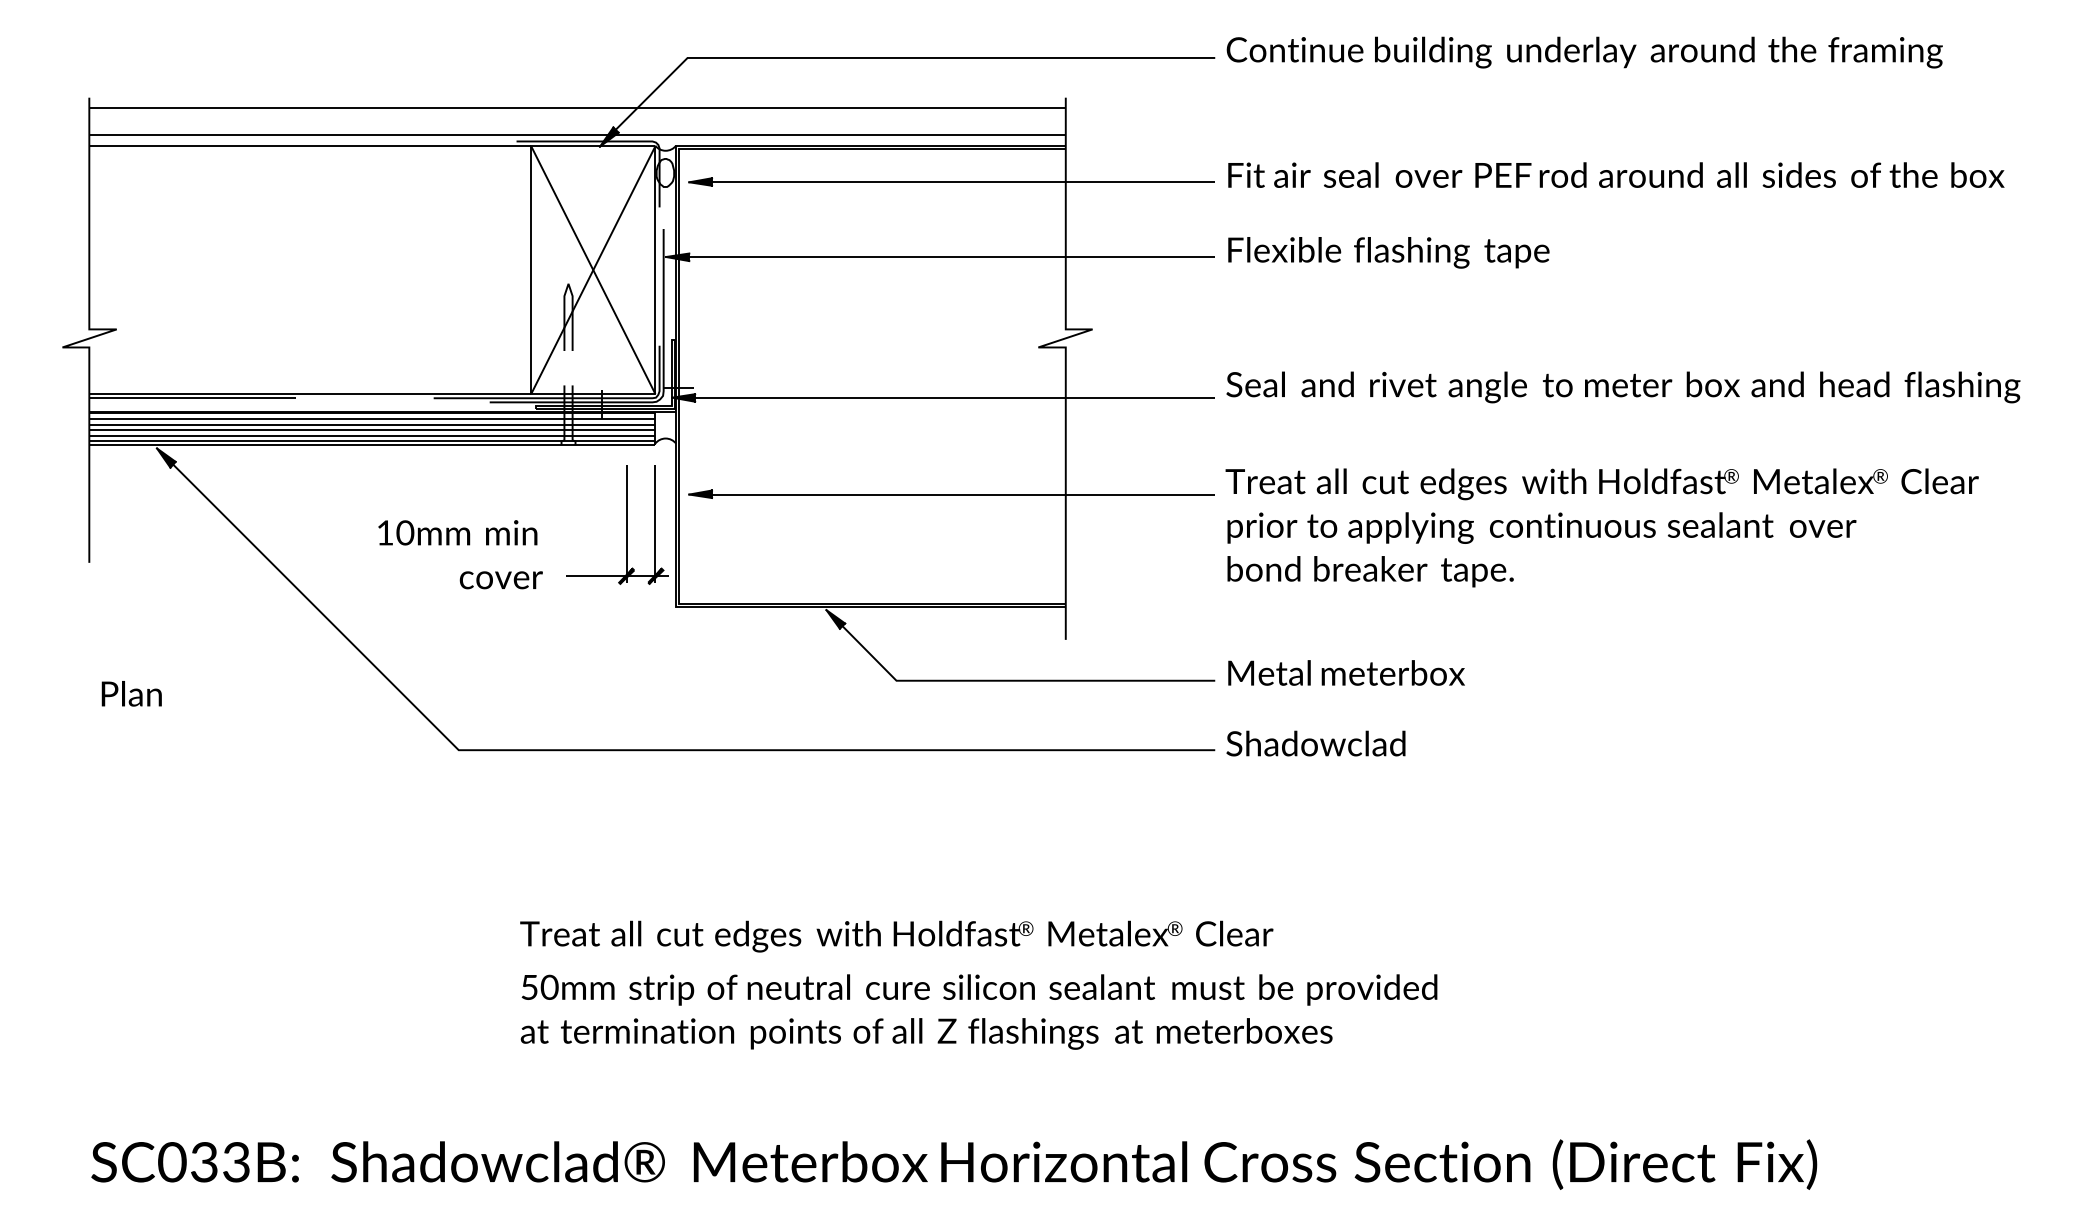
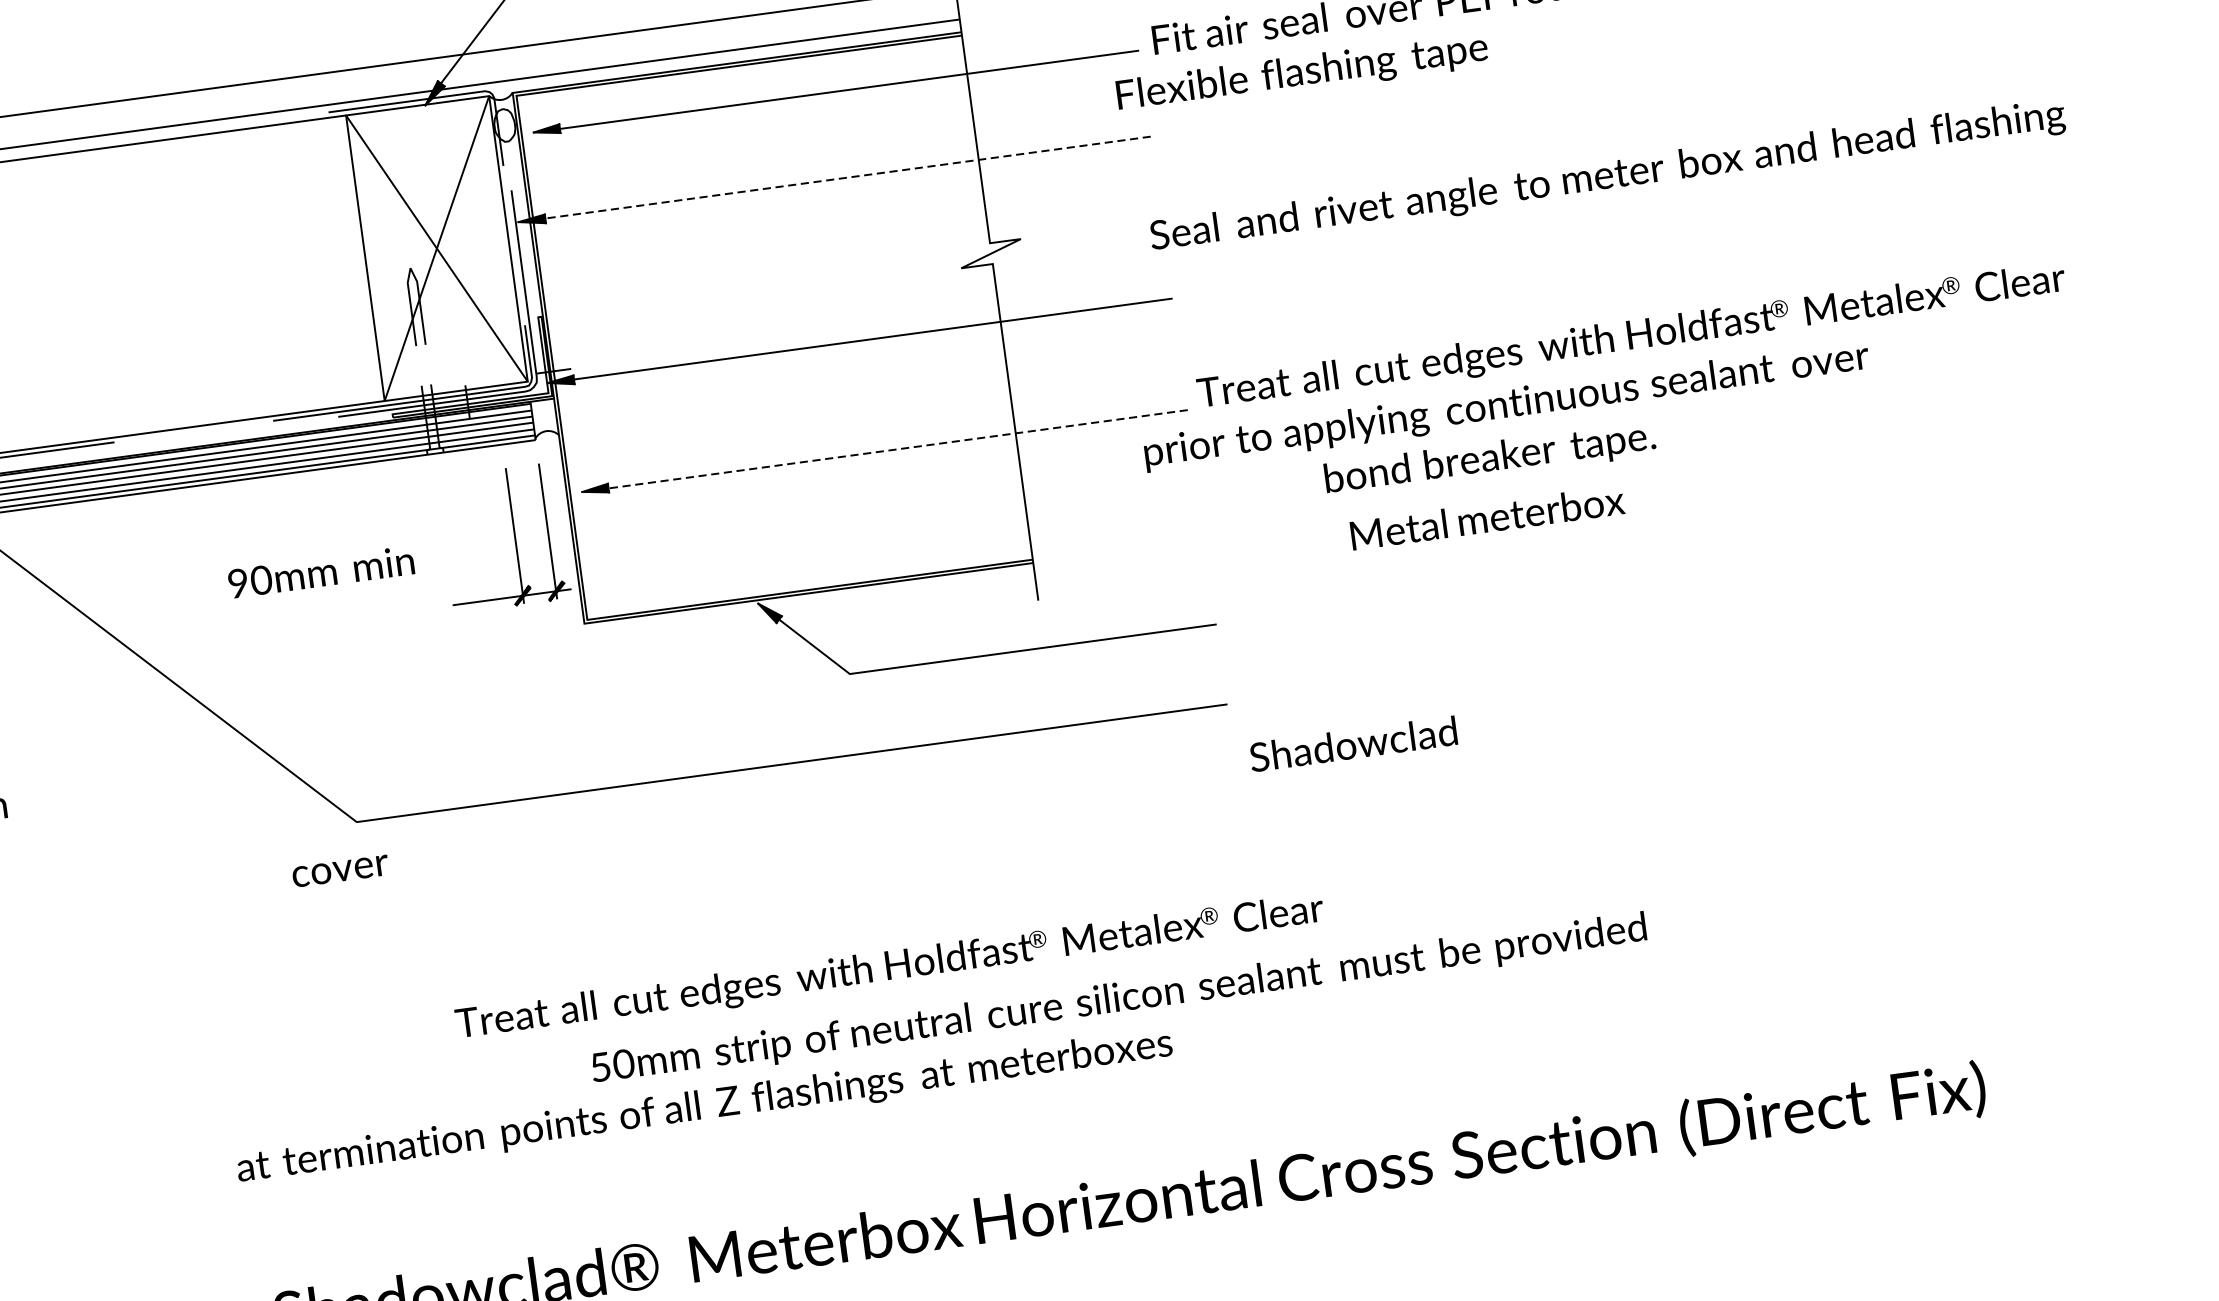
text: (1388, 252) -> (1301, 73), moved
line: (952, 257) -> (848, 178), solid -> dashed
text: (1623, 387) -> (1607, 177), moved
line: (963, 494) -> (897, 449), solid -> dashed
text: (1541, 527) -> (1506, 405), moved
text: (385, 532) -> (238, 582), 10mm -> 90mm
text: (1370, 571) -> (1490, 459), moved
text: (500, 580) -> (339, 871), moved
text: (1346, 672) -> (1487, 517), moved
text: (1315, 743) -> (1352, 744), moved
text: (979, 989) -> (1118, 999), moved
text: (926, 1033) -> (704, 1107), moved

